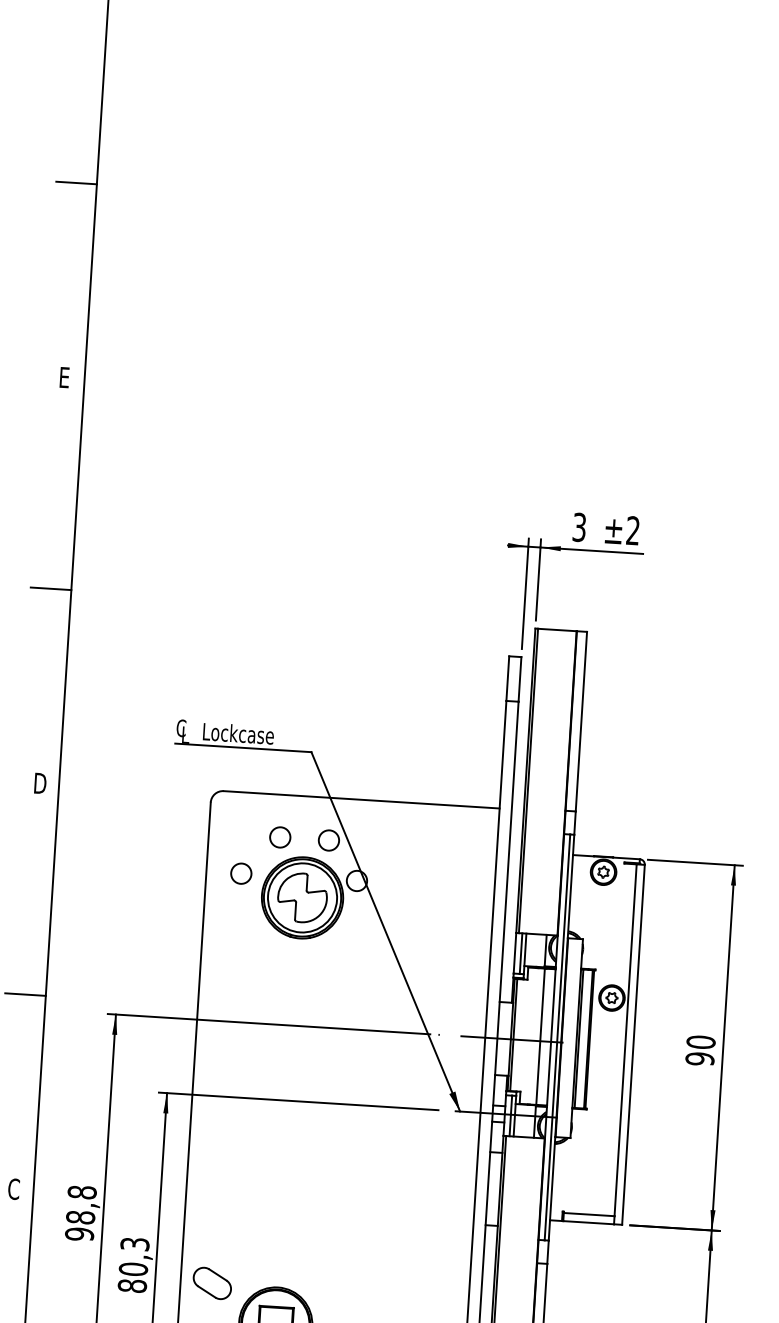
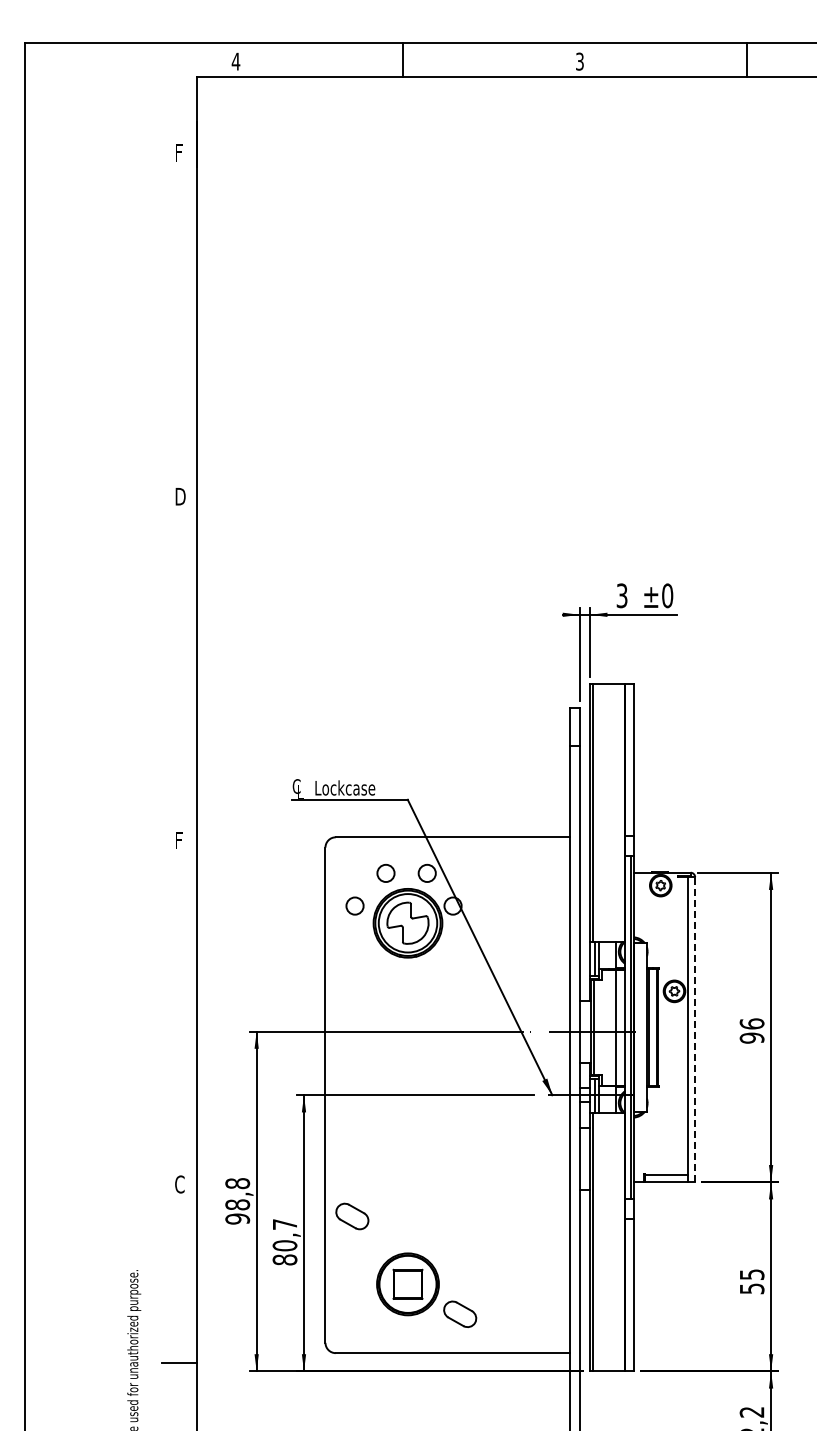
line: (76, 182) -> (179, 331), removed
text: (65, 377) -> (180, 496), E -> D
text: (633, 530) -> (667, 595), ±2 -> ±0
line: (51, 588) -> (179, 675), removed
text: (40, 783) -> (180, 840), D -> F
line: (25, 994) -> (179, 1019), removed
text: (700, 1041) -> (751, 1023), 90 -> 96
line: (633, 1044) -> (695, 1029), solid -> dashed
text: (134, 1244) -> (284, 1224), 80,3 -> 80,7
part: (212, 1283) -> (352, 1216), moved

